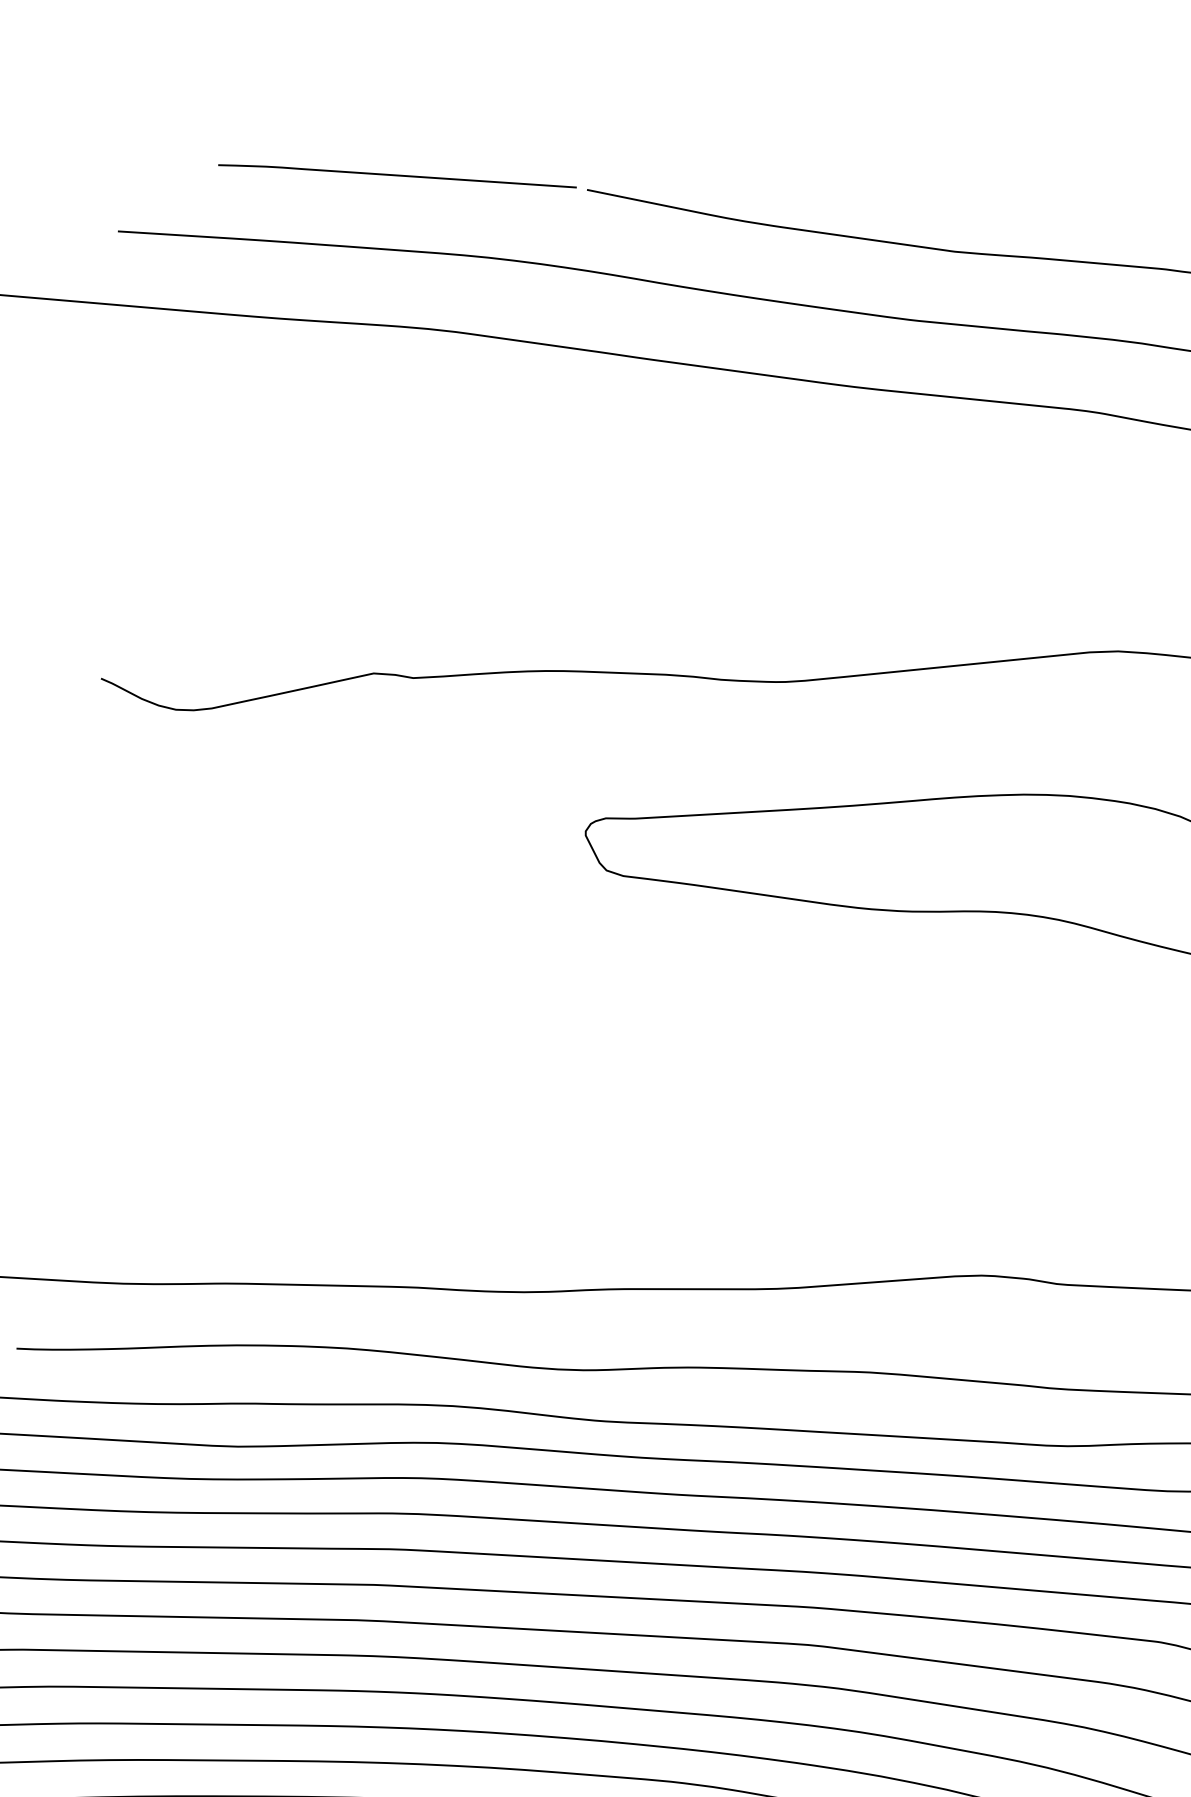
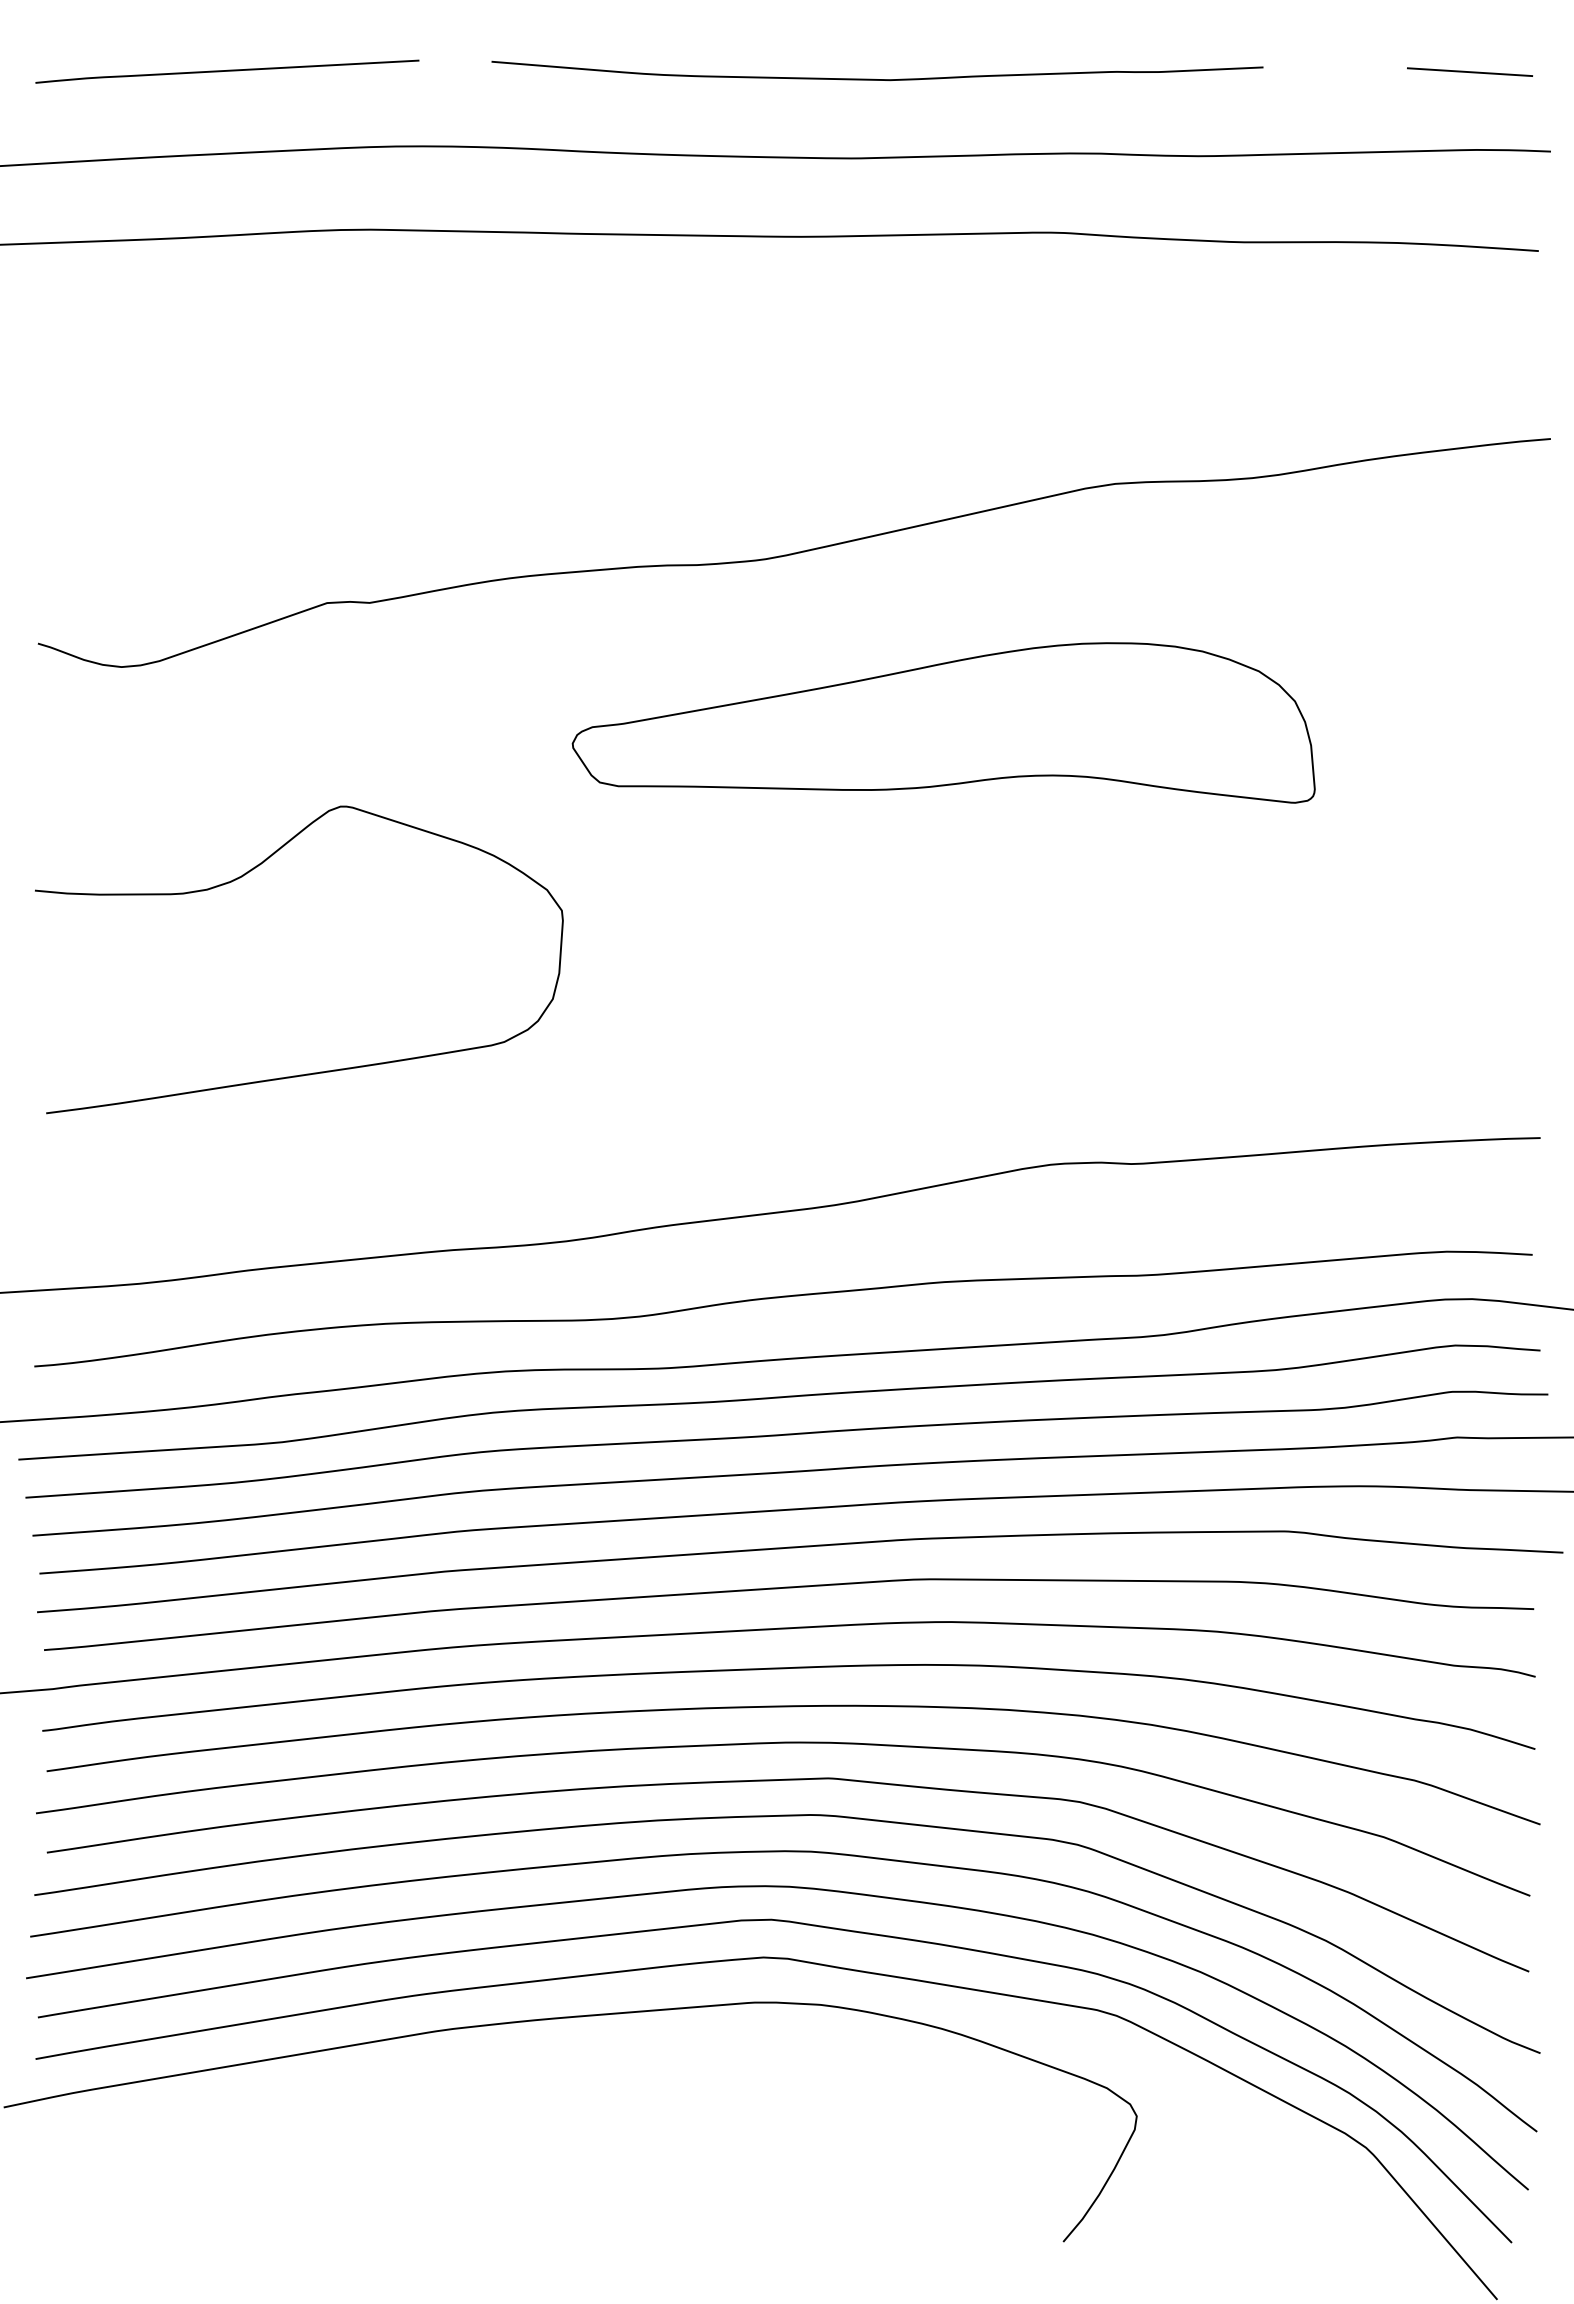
curve: (397, 176) -> (227, 71), moved
curve: (267, 916) -> (245, 875), added

